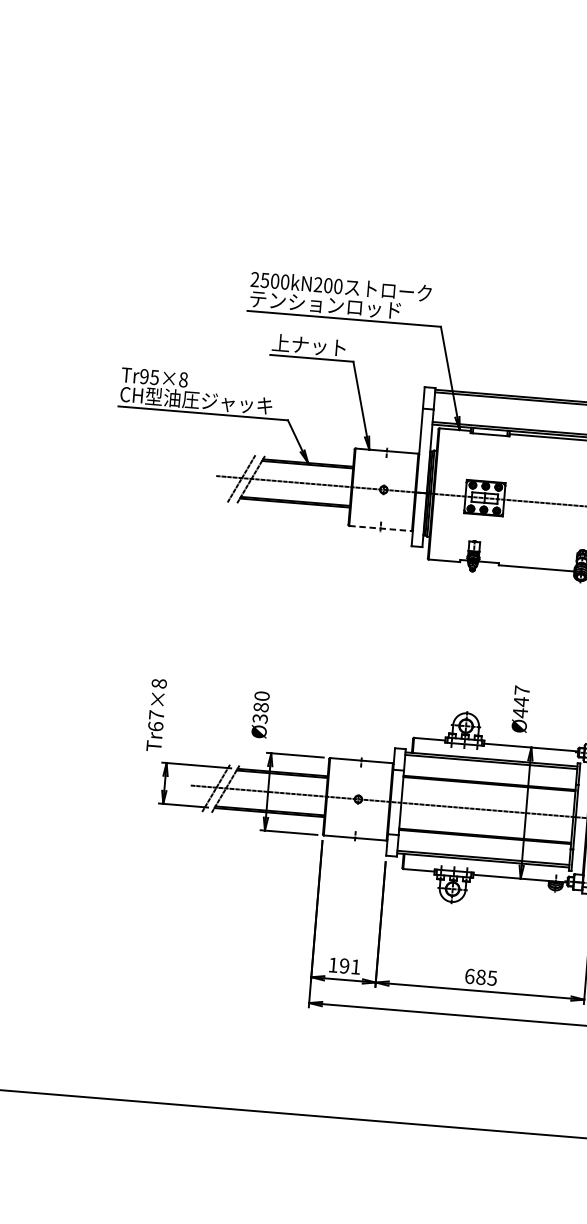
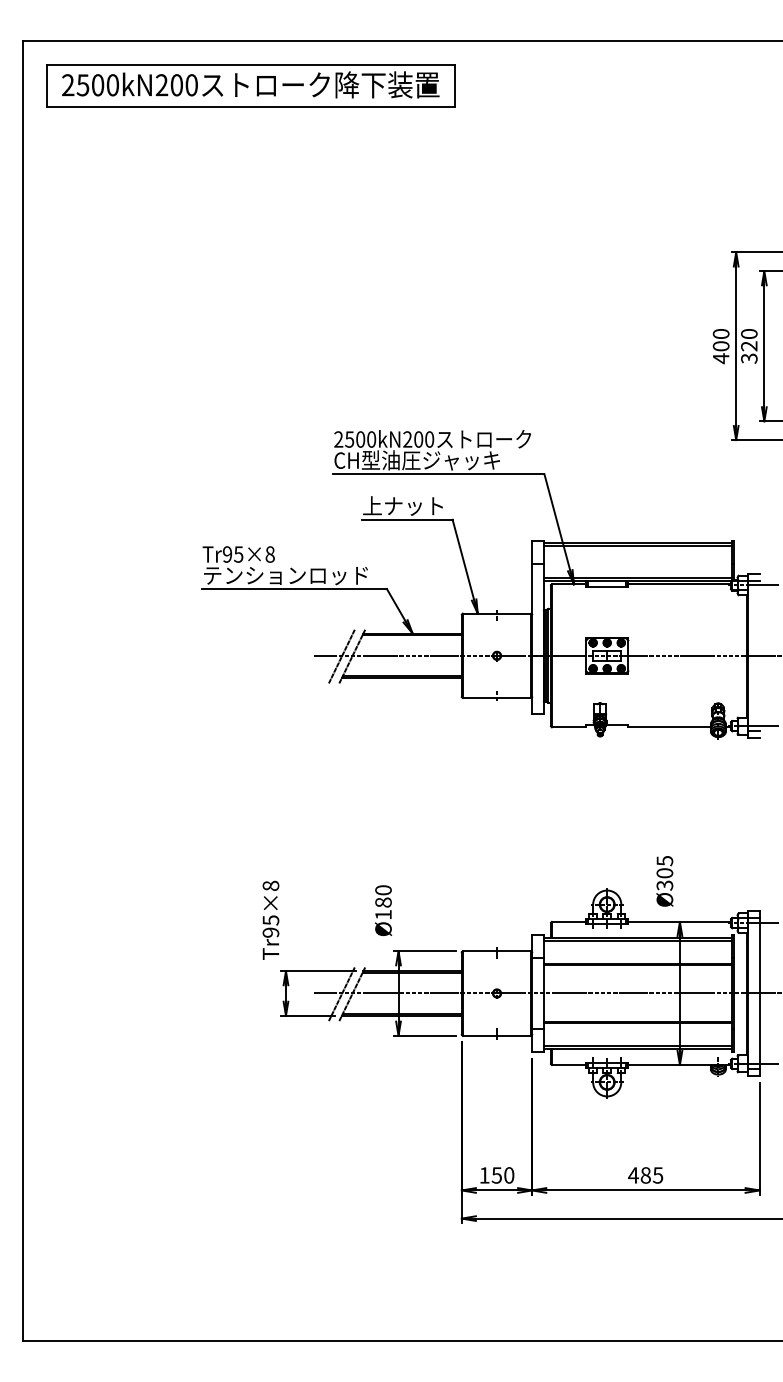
text: (324, 304) -> (416, 460), テンションロッド -> CH型油圧ジャッキ
text: (196, 400) -> (285, 575), CH型油圧ジャッキ -> テンションロッド
line: (381, 528) -> (497, 698), dashed -> solid
text: (520, 701) -> (664, 873), Ø447 -> Ø305
text: (260, 719) -> (383, 915), Ø380 -> Ø180
text: (155, 720) -> (270, 926), Tr67×8 -> Tr95×8
text: (349, 966) -> (502, 1175), 191 -> 150
text: (469, 976) -> (633, 1175), 685 -> 485

